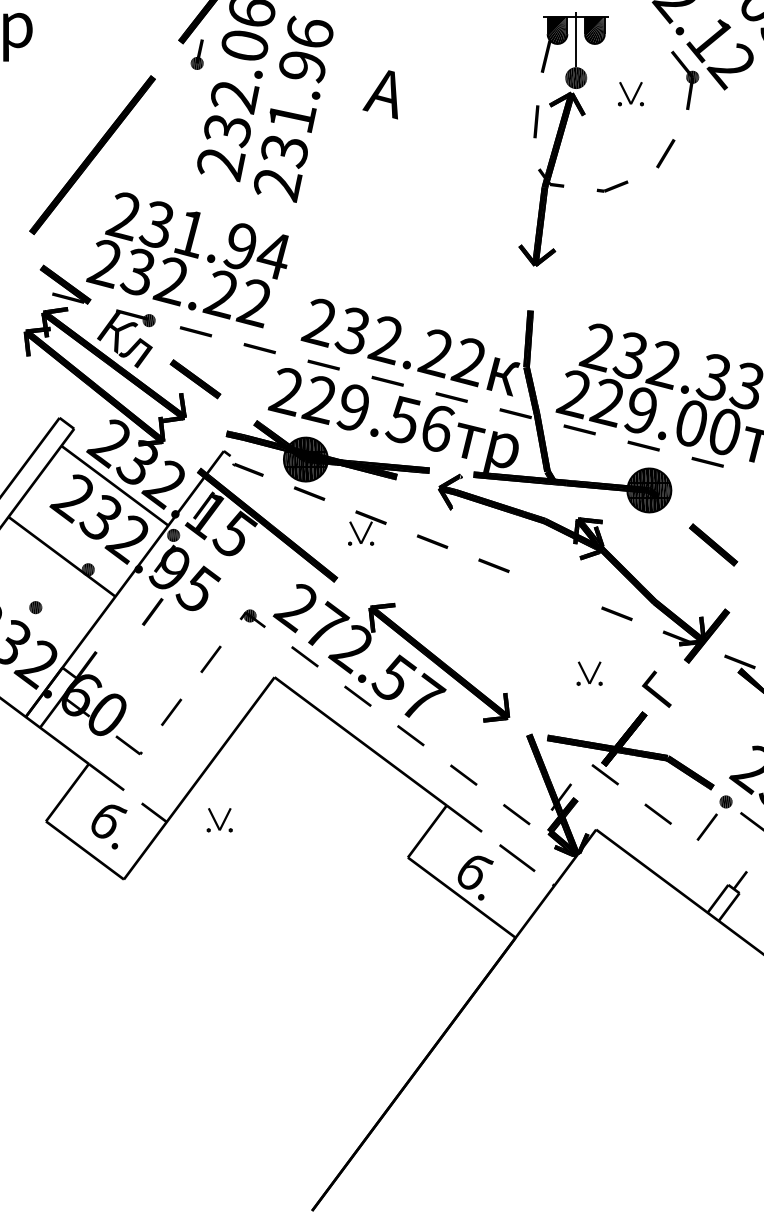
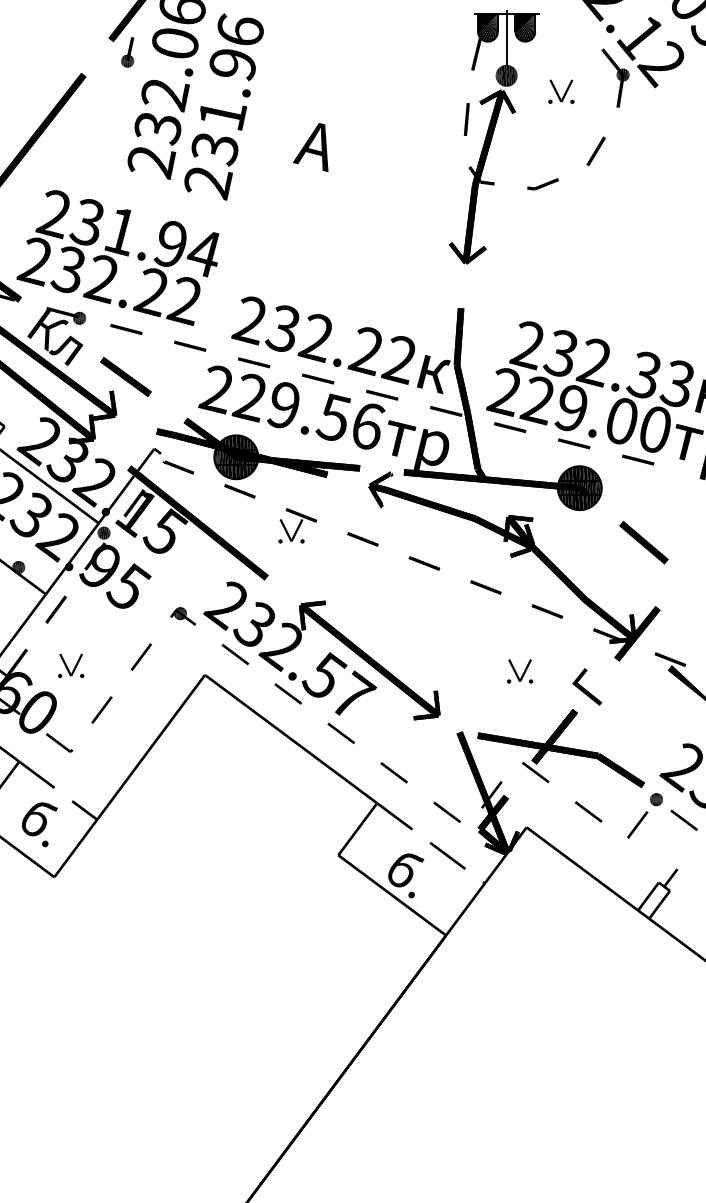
text: (379, 94) -> (309, 147), moved
line: (555, 589) -> (485, 587), added
line: (152, 611) -> (55, 609), moved
text: (326, 625) -> (256, 623), 272.57 -> 232.57
part: (219, 820) -> (70, 666), moved

